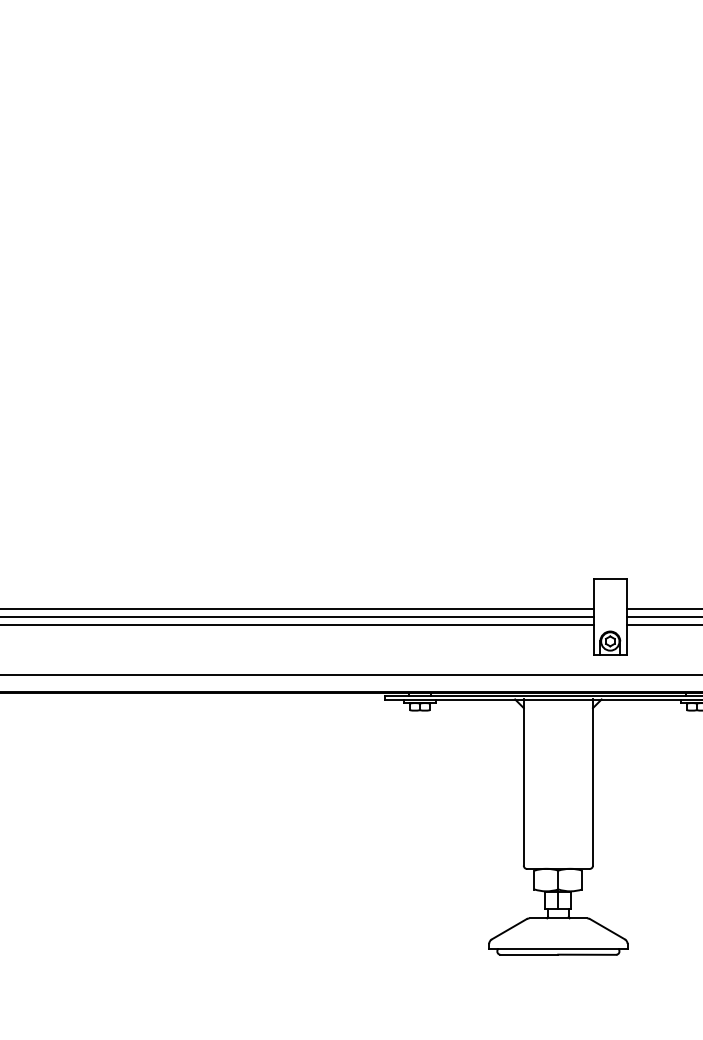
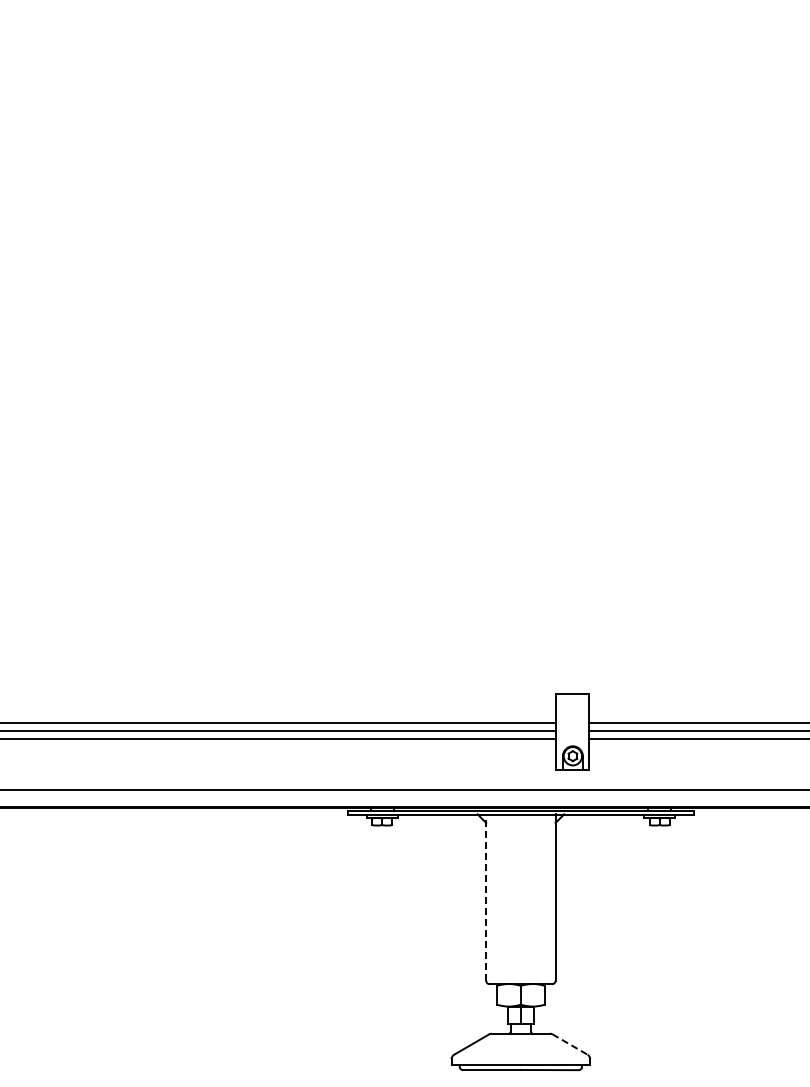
line: (524, 782) -> (486, 897), solid -> dashed
line: (607, 929) -> (570, 1044), solid -> dashed

